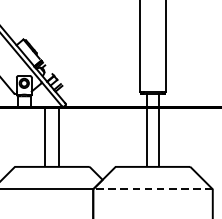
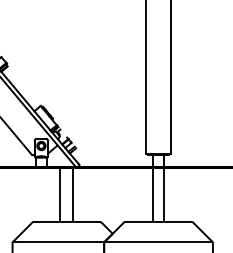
line: (152, 189) -> (158, 242), dashed -> solid

